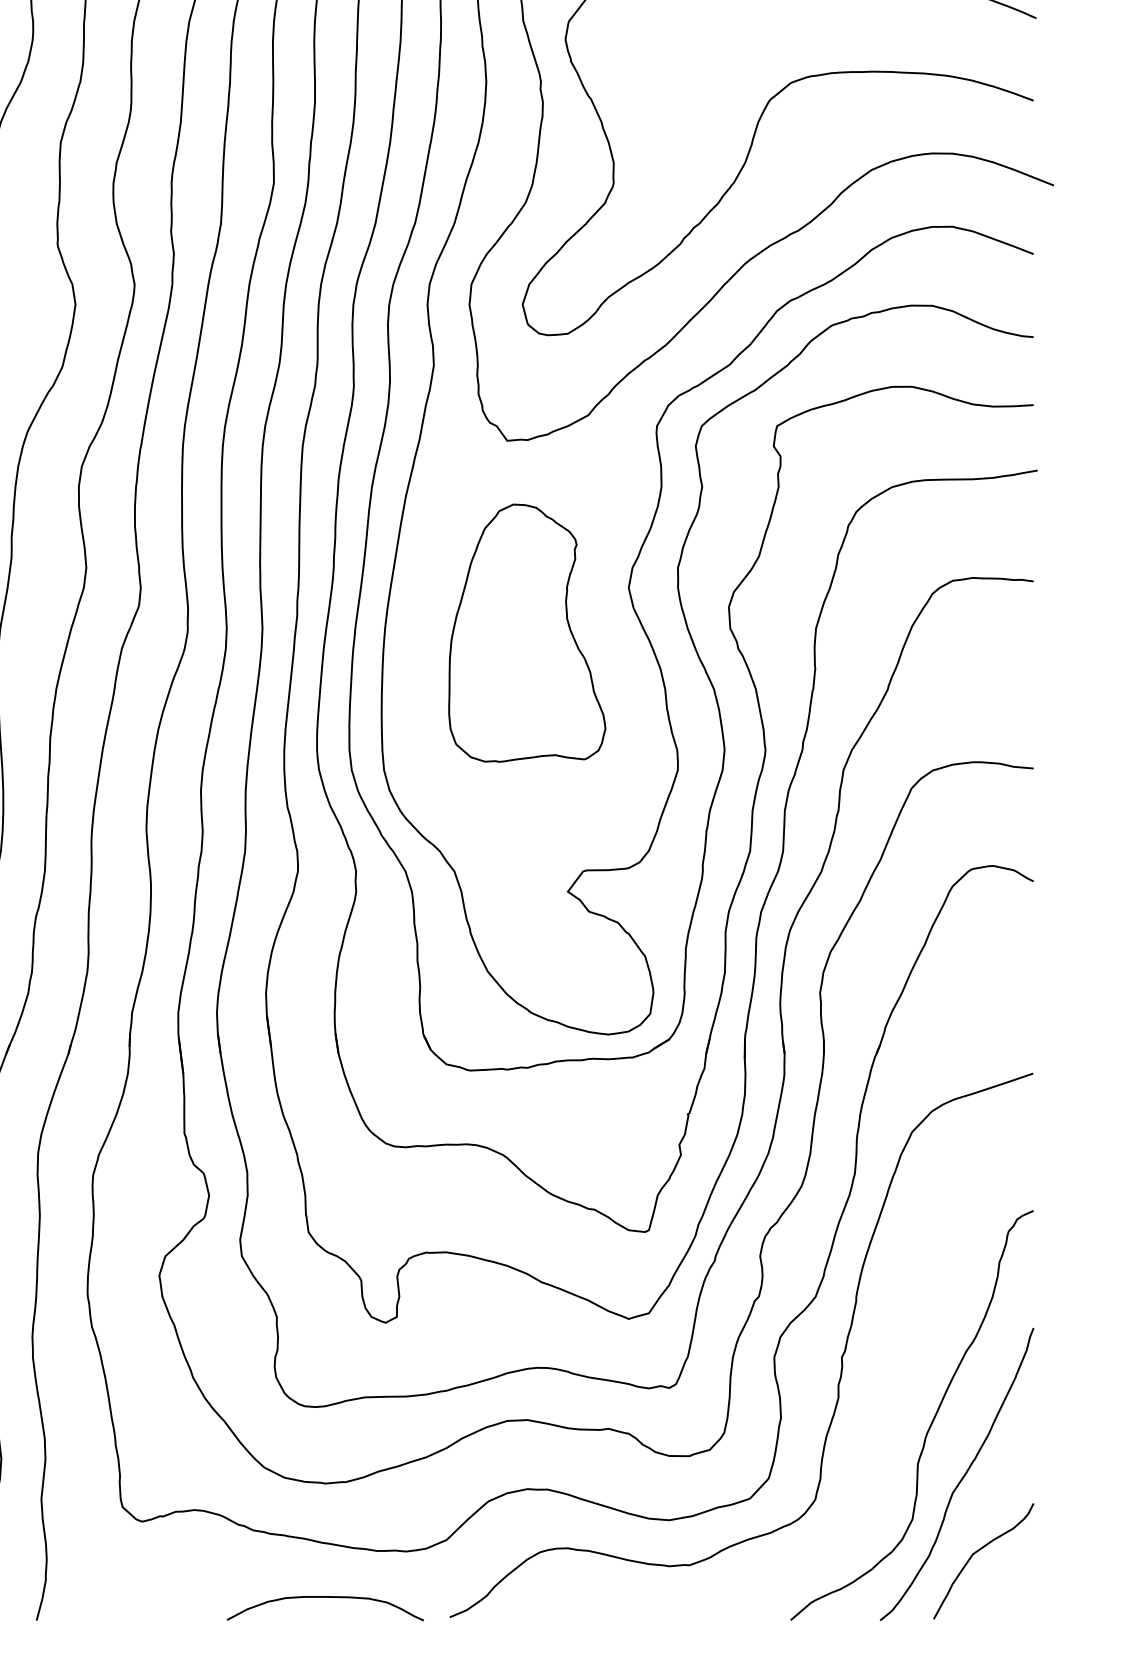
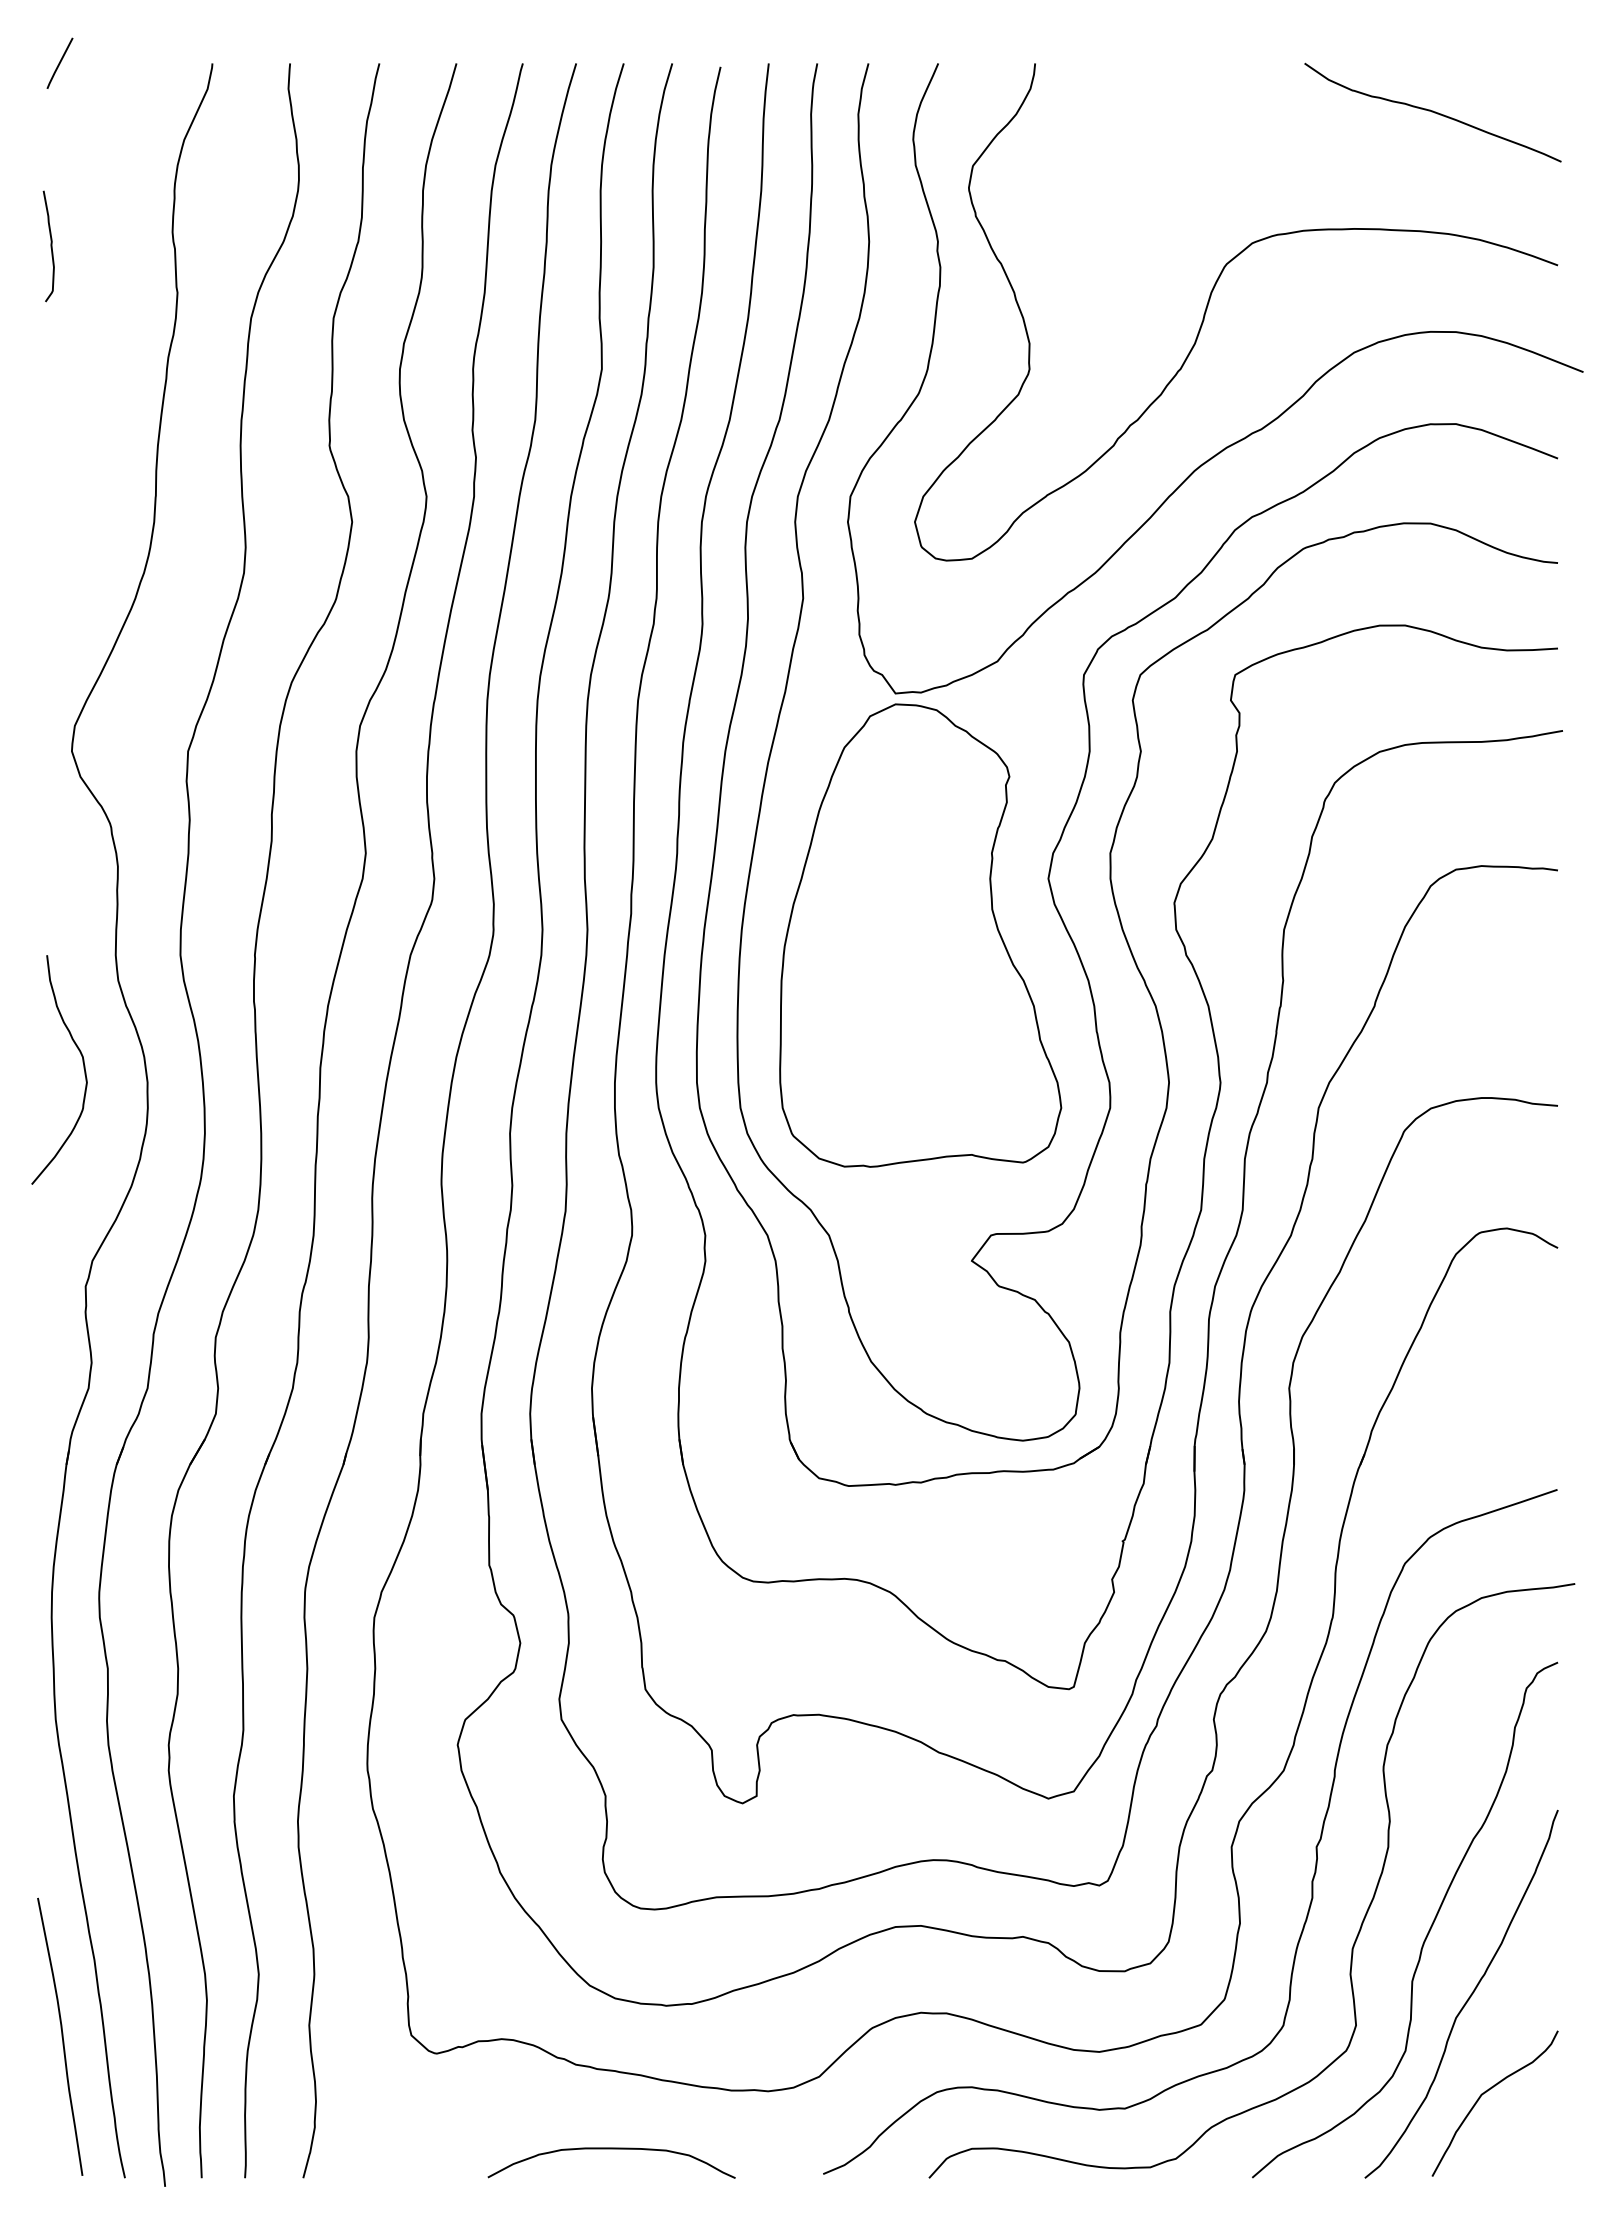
part: (527, 633) -> (920, 935), size x1.43
curve: (877, 1417) -> (1361, 1922), added
curve: (325, 1597) -> (611, 2149), moved

